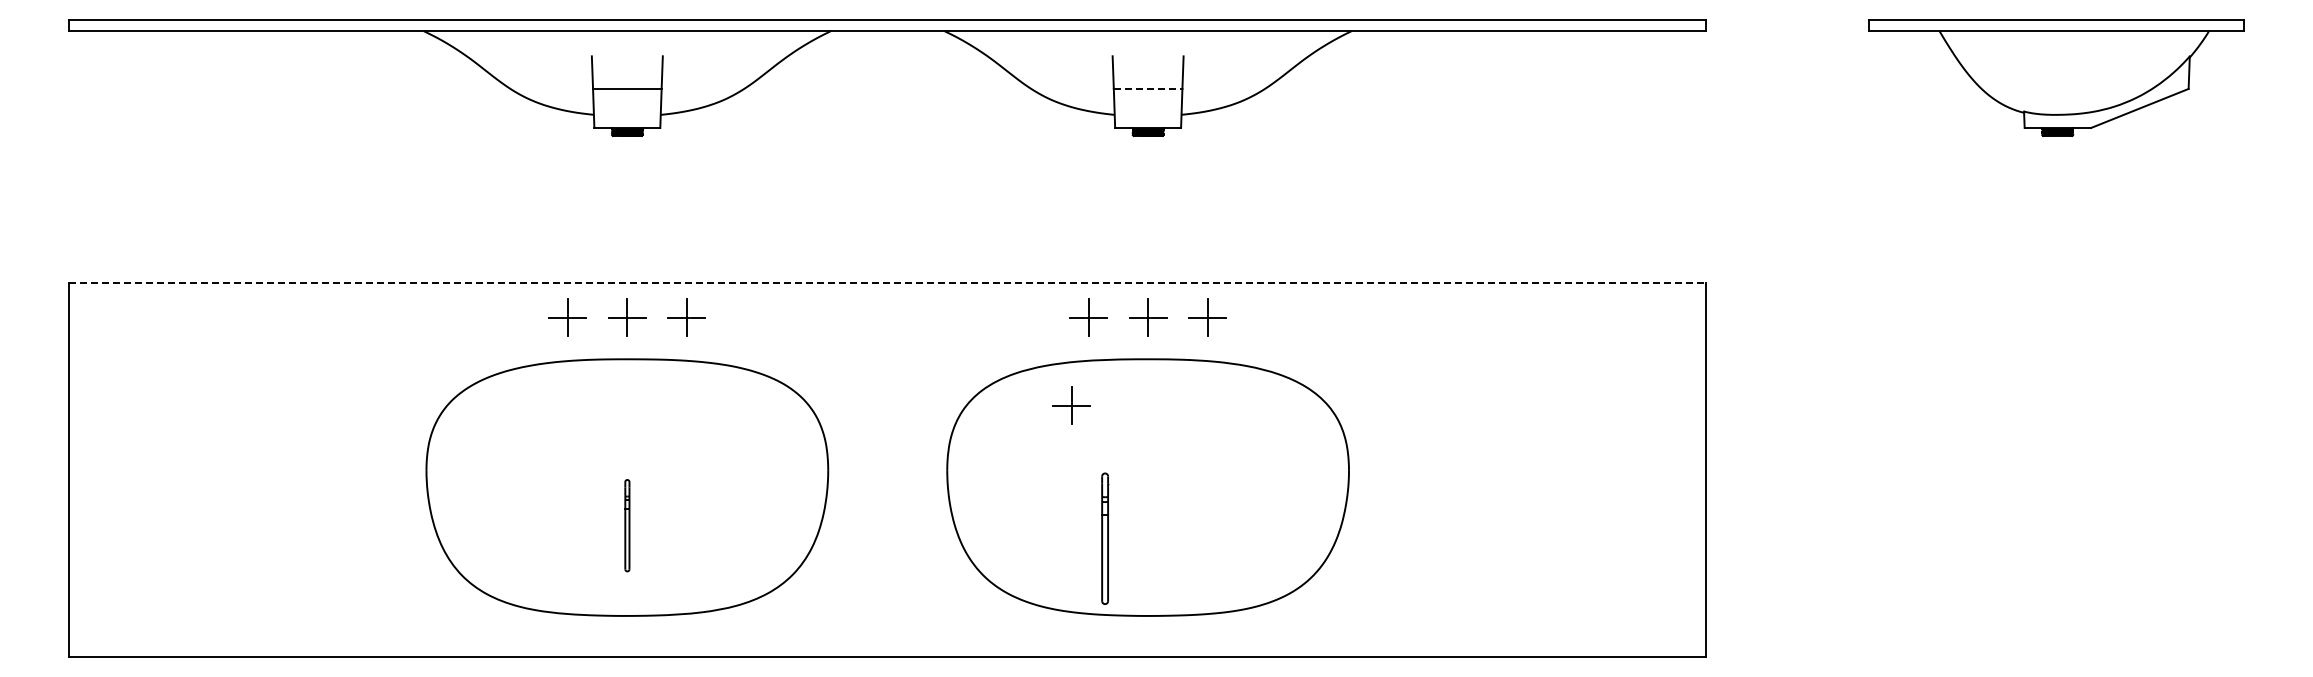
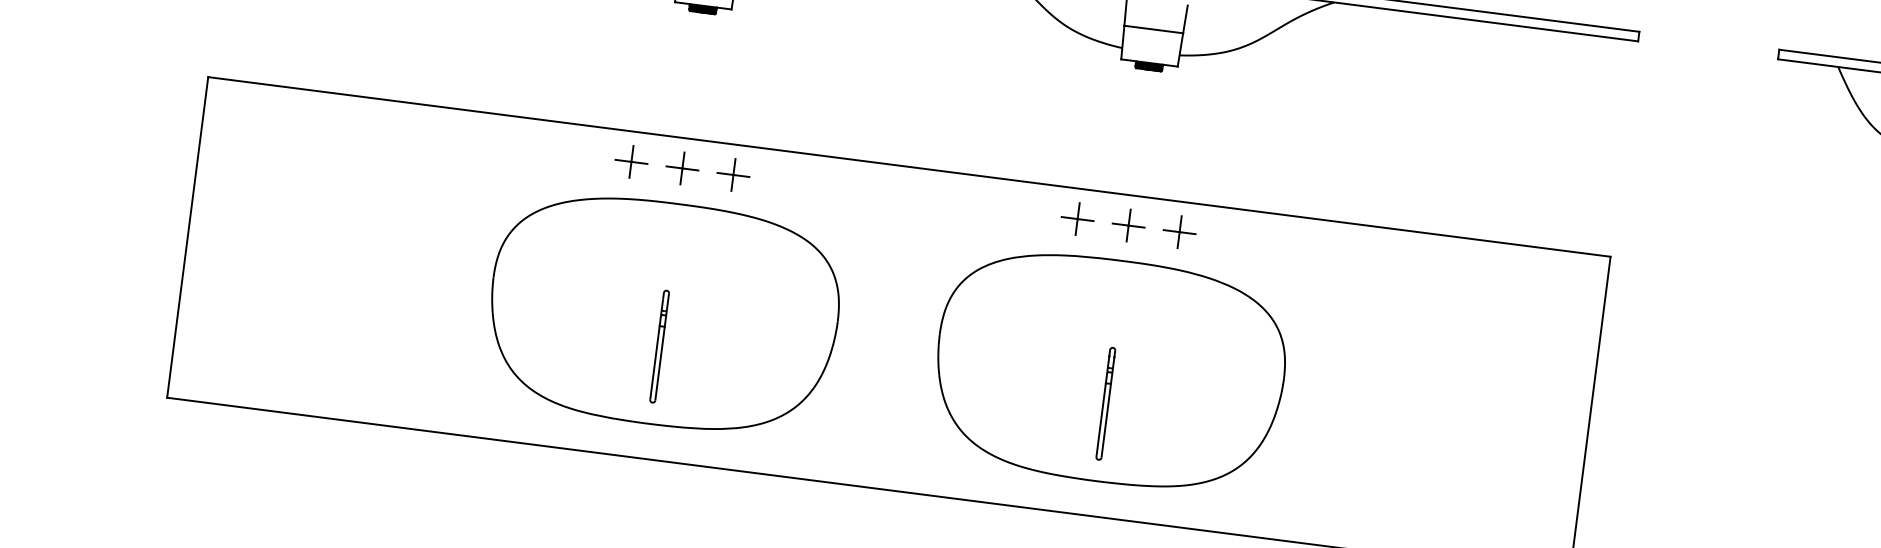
line: (1148, 88) -> (1154, 29), dashed -> solid
line: (888, 282) -> (910, 166), dashed -> solid
part: (1071, 405) -> (1053, 292), removed
part: (627, 525) -> (659, 346), size x1.43
part: (1105, 538) -> (1106, 403), moved

